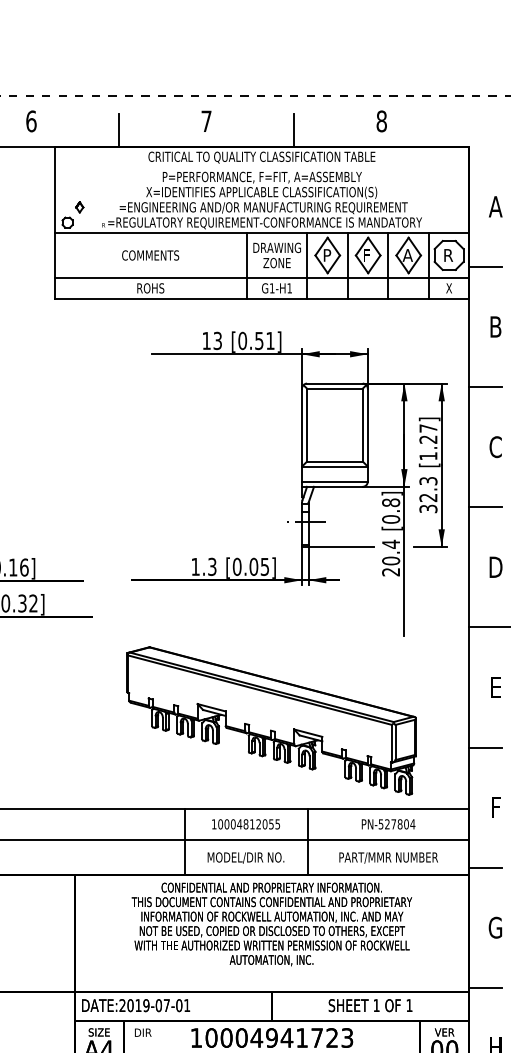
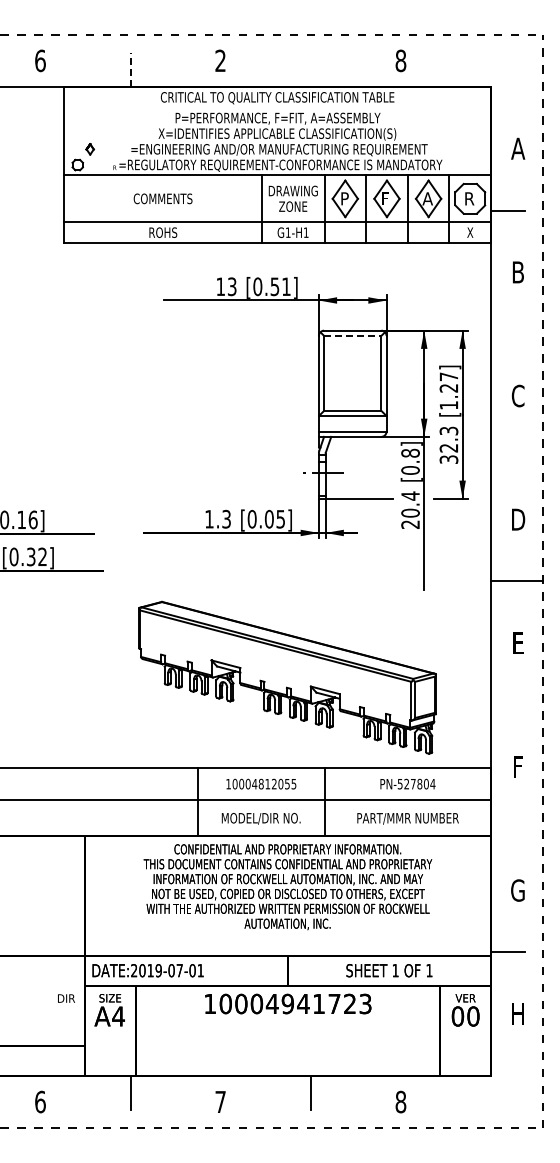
text: (206, 121) -> (220, 60), 7 -> 2
line: (293, 129) -> (310, 69), removed
line: (118, 130) -> (130, 70), solid -> dashed
line: (485, 387) -> (507, 334), removed
line: (334, 388) -> (352, 335), solid -> dashed
line: (485, 506) -> (507, 457), removed
line: (485, 747) -> (507, 705), removed
line: (485, 867) -> (507, 828), removed
text: (143, 1032) -> (66, 998), moved

